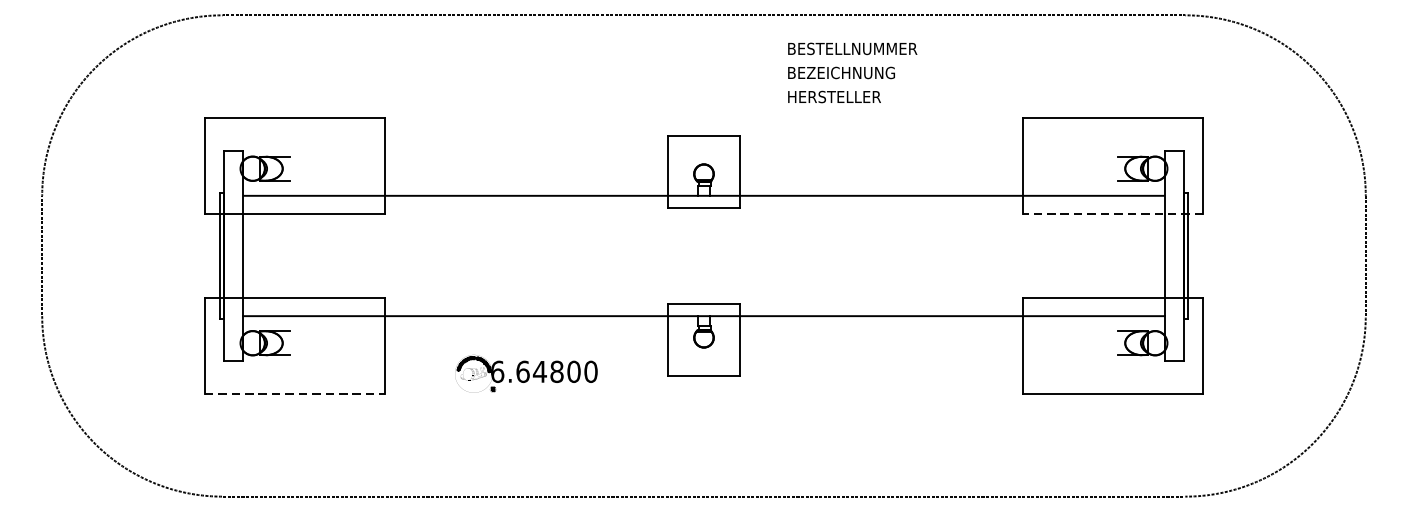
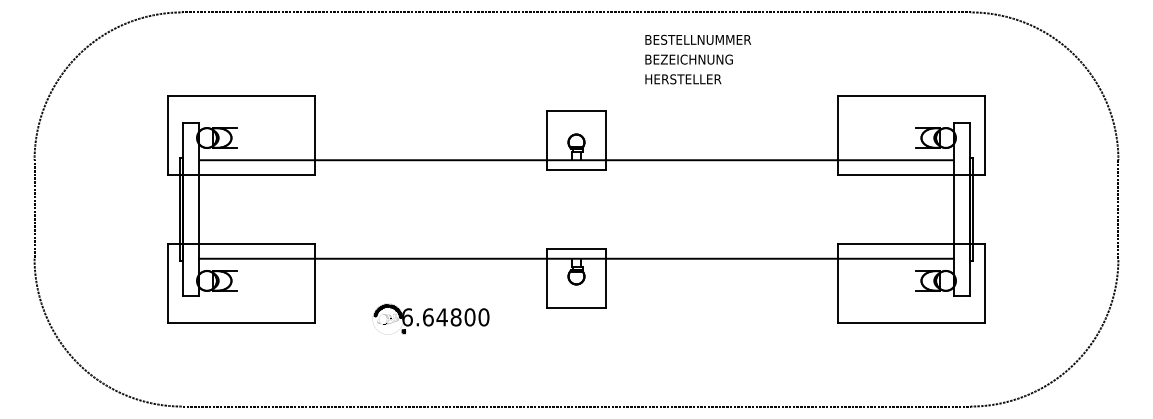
line: (1113, 214) -> (911, 175), dashed -> solid
part: (526, 374) -> (431, 319), moved
line: (294, 393) -> (241, 322), dashed -> solid

